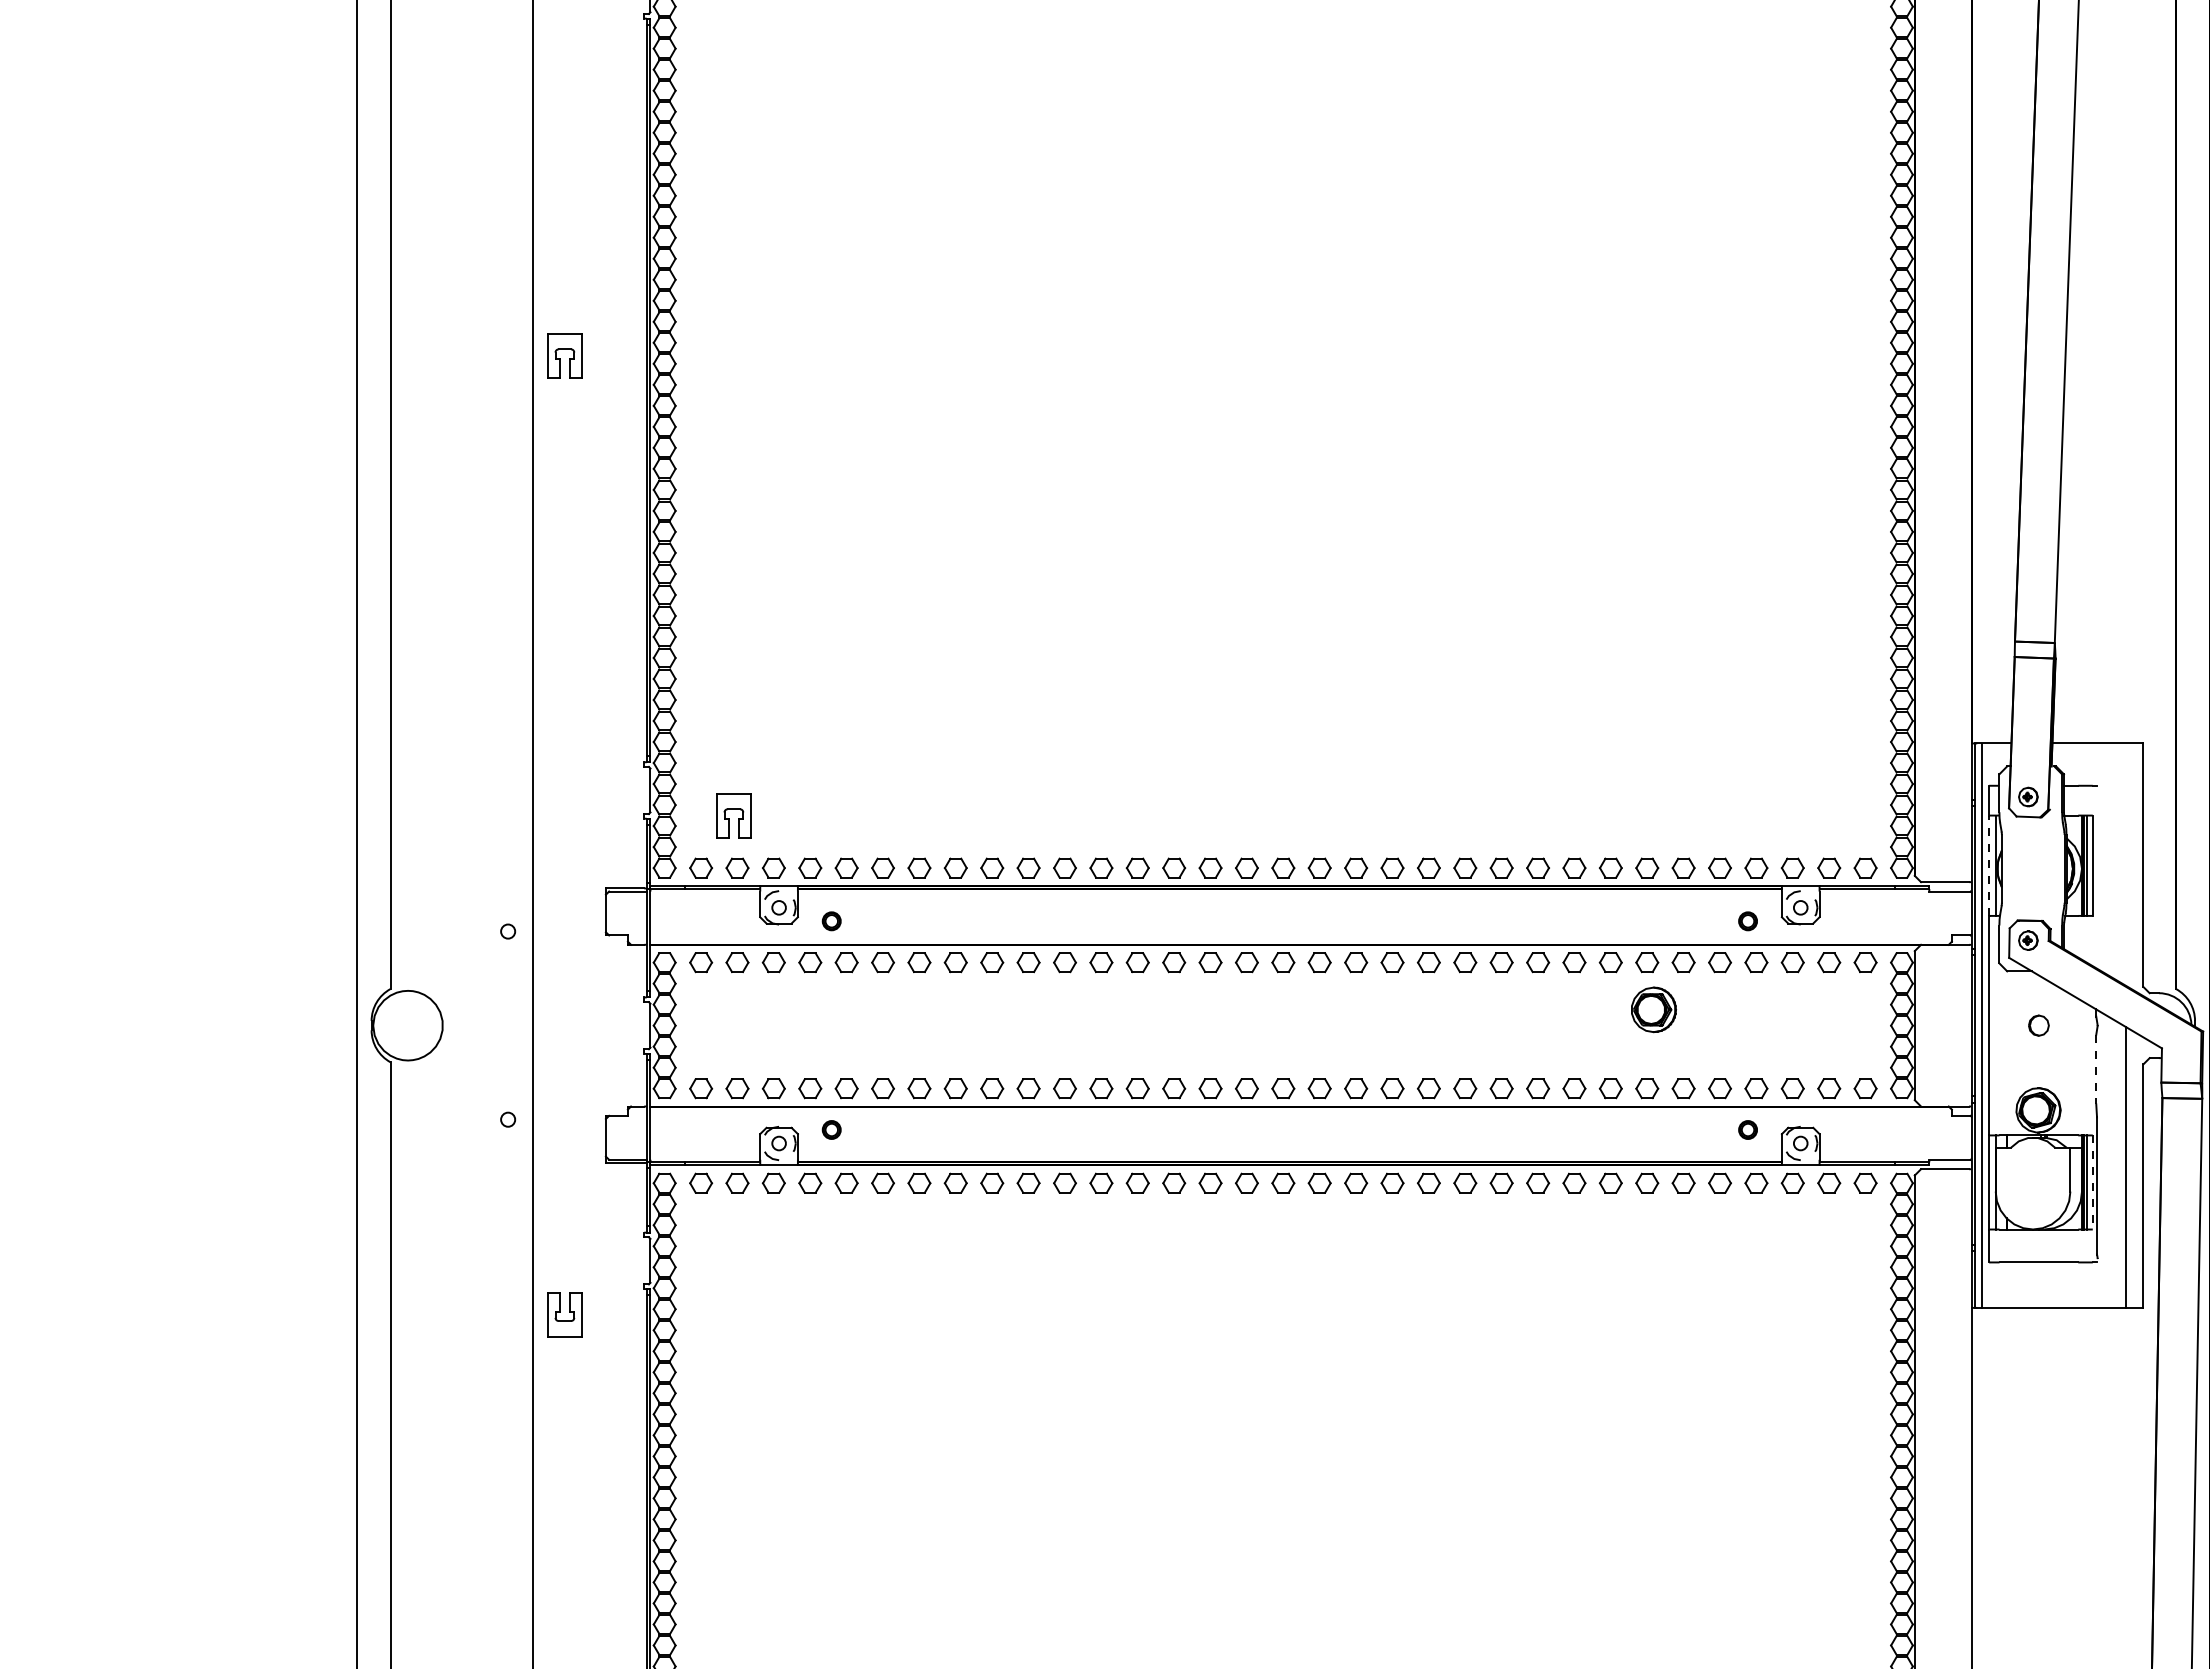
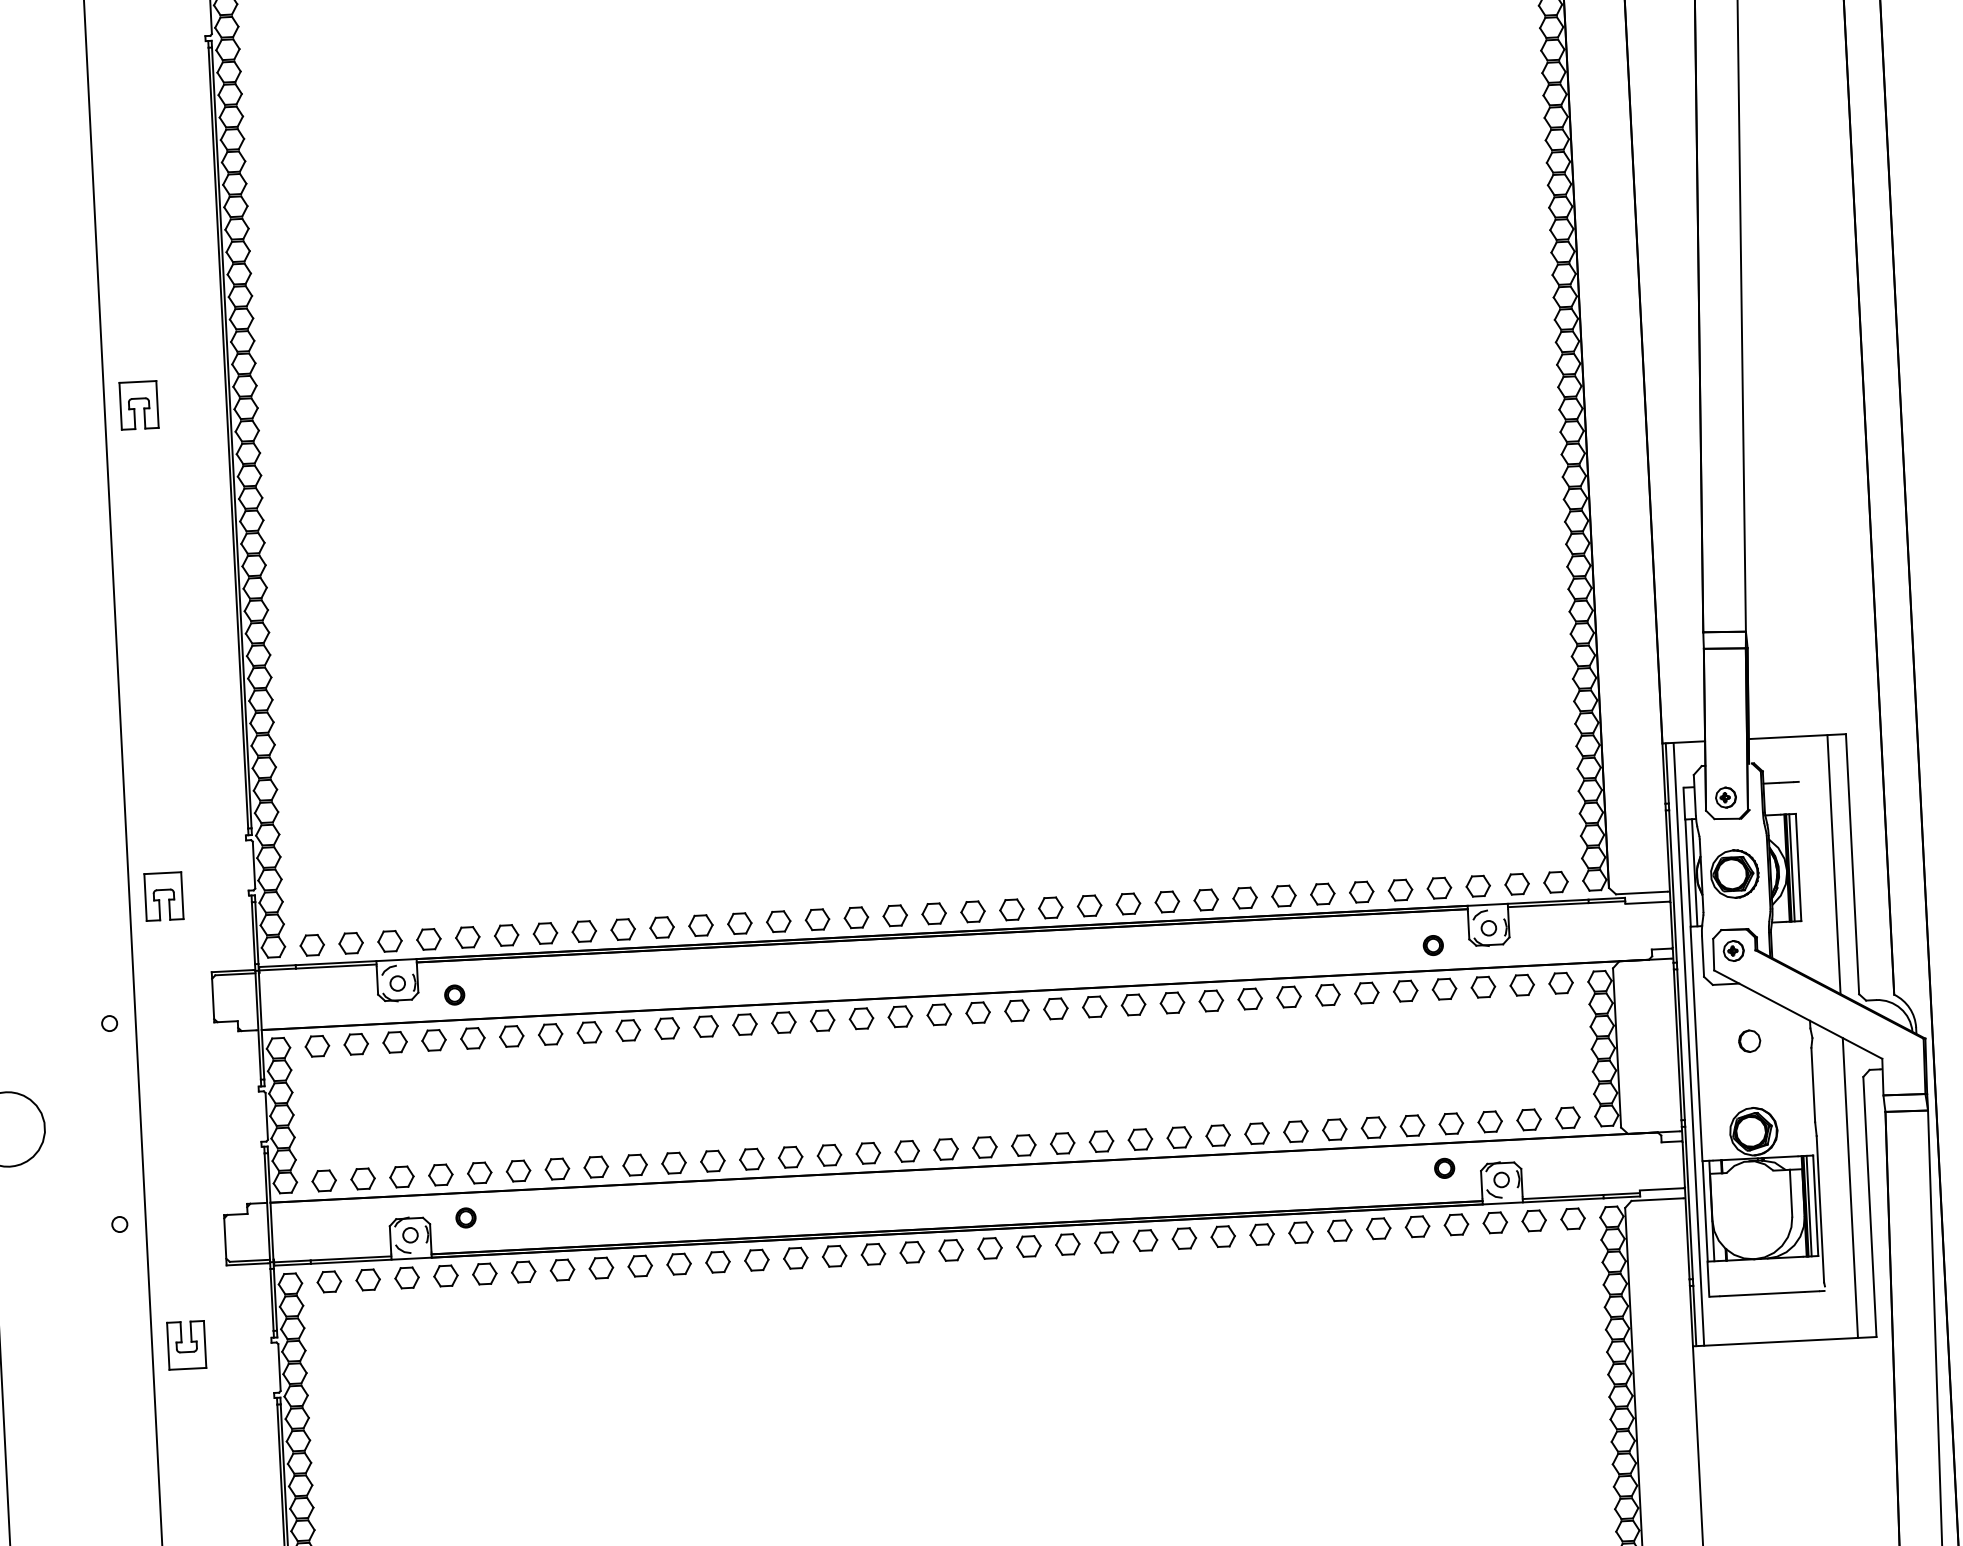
part: (733, 815) -> (163, 896), moved
line: (2126, 864) -> (1834, 864), added
line: (1989, 865) -> (1688, 872), dashed -> solid
part: (1654, 1009) -> (1735, 873), moved
line: (2096, 1069) -> (1813, 1084), dashed -> solid
line: (2092, 1182) -> (1815, 1205), dashed -> solid
part: (564, 1314) -> (186, 1345), moved

